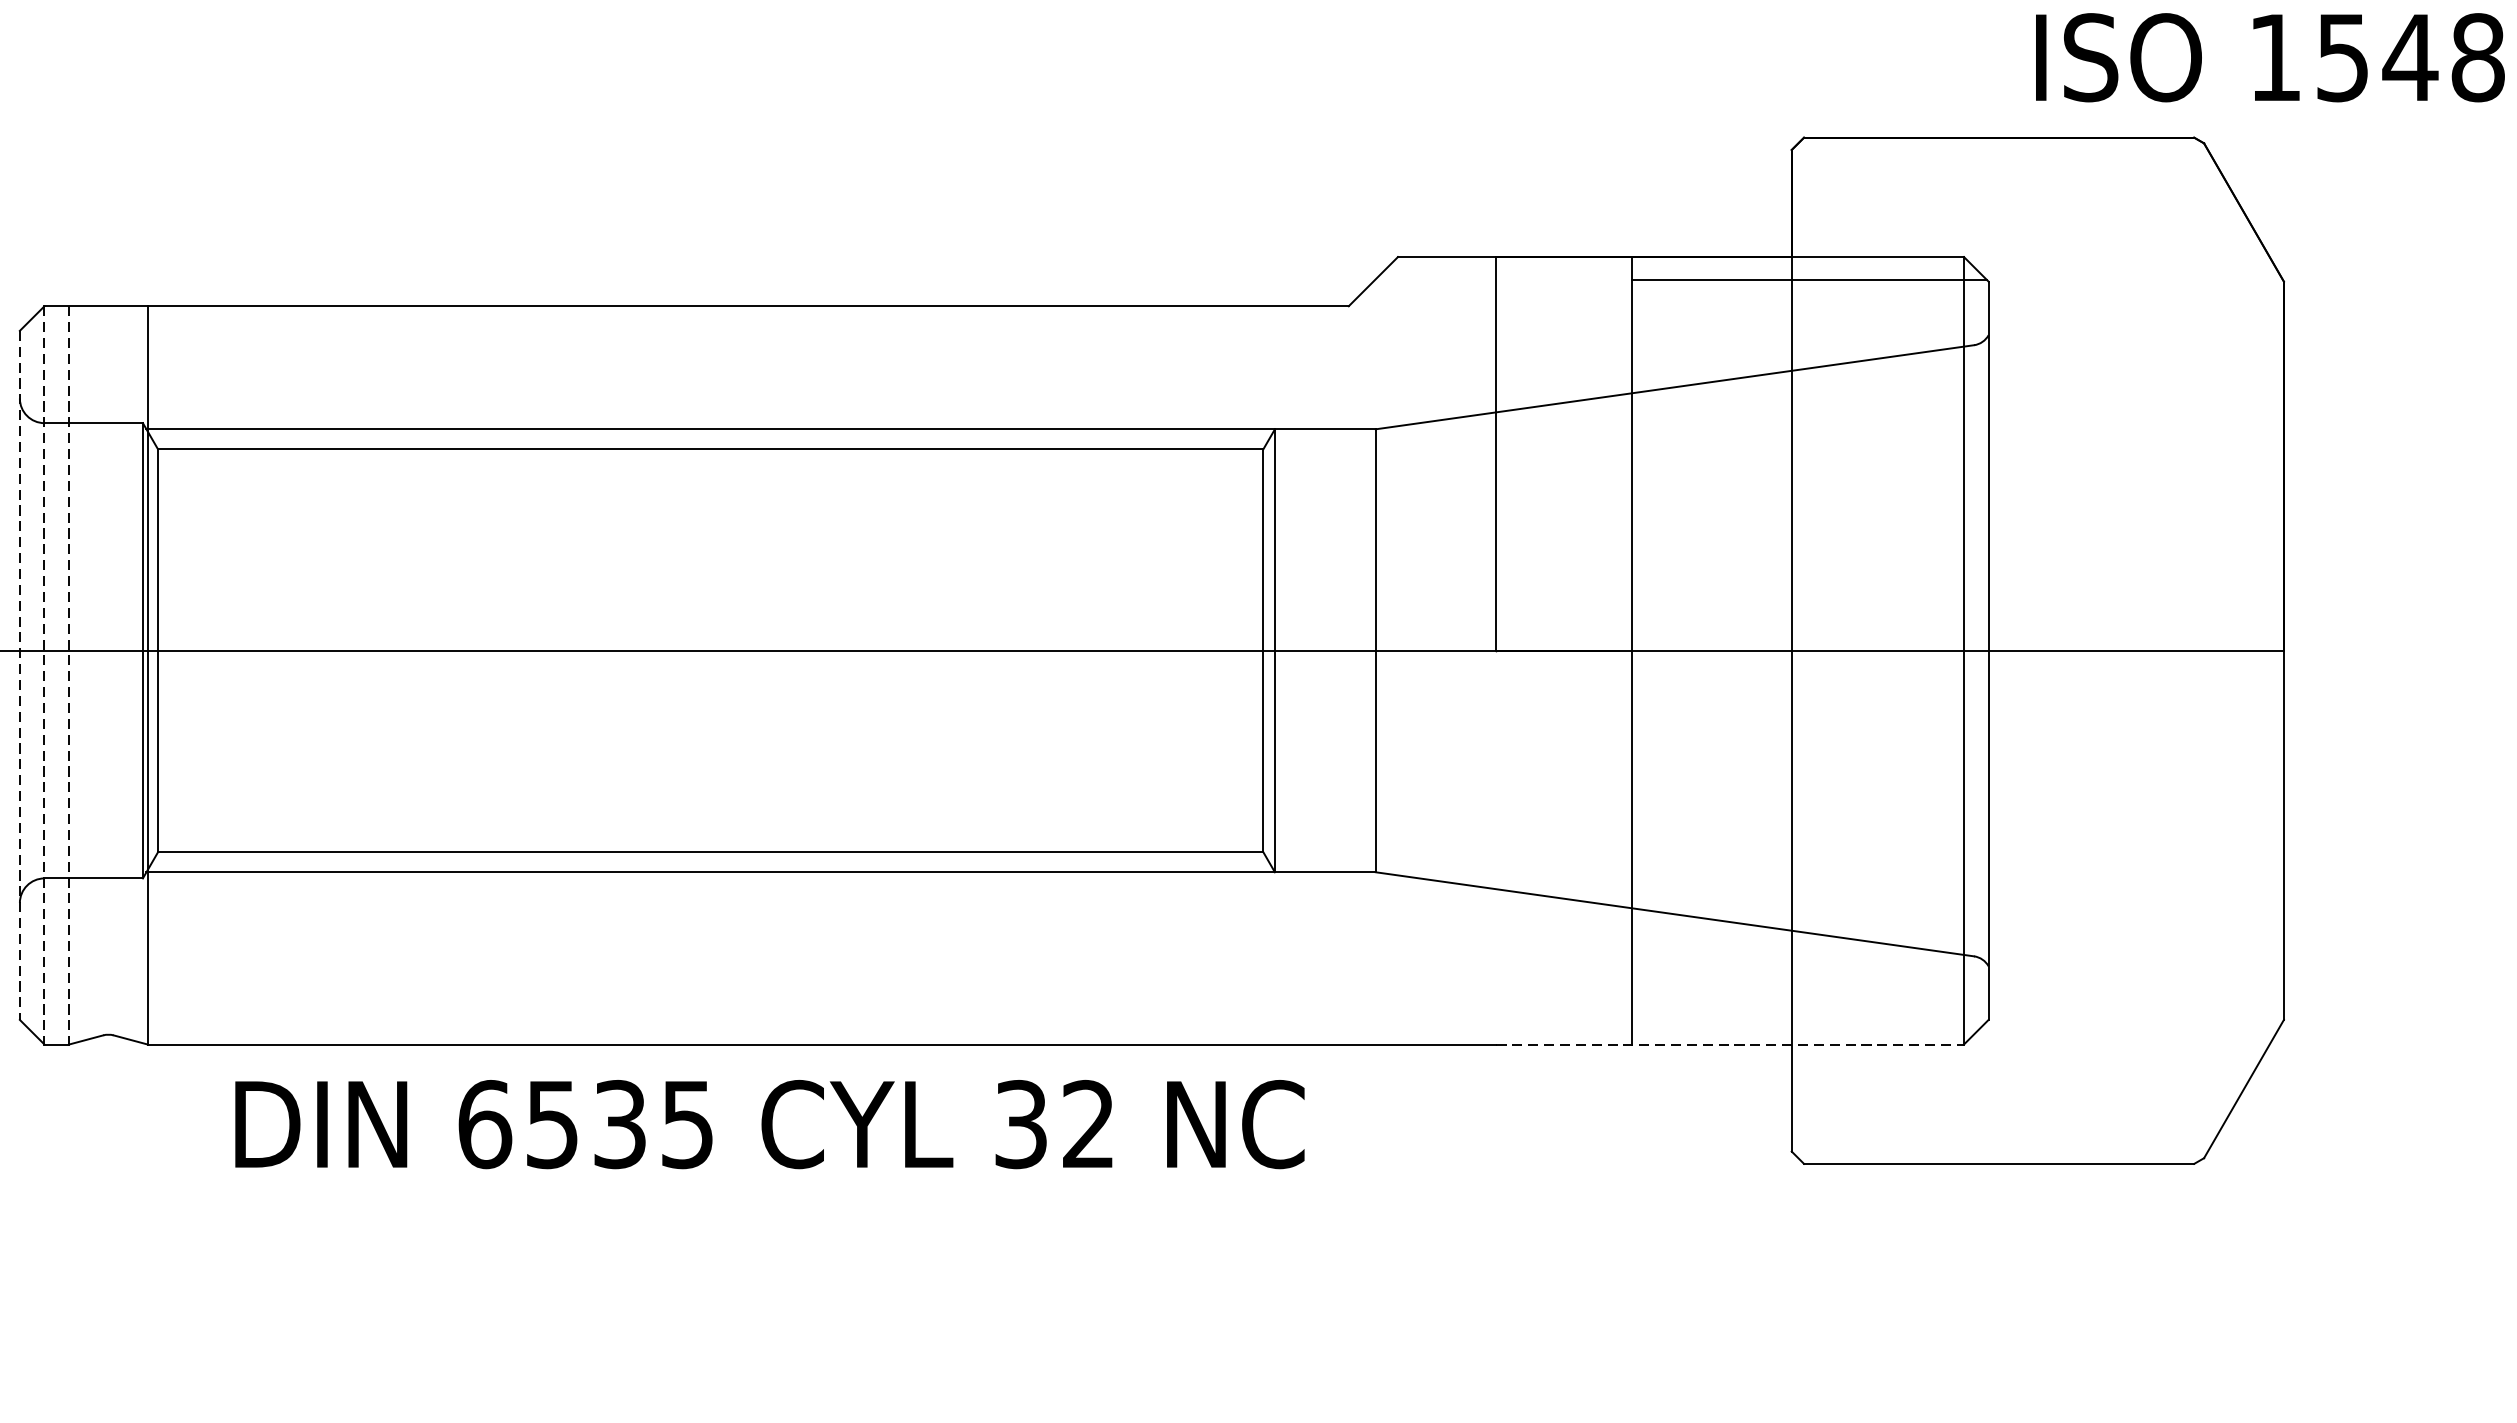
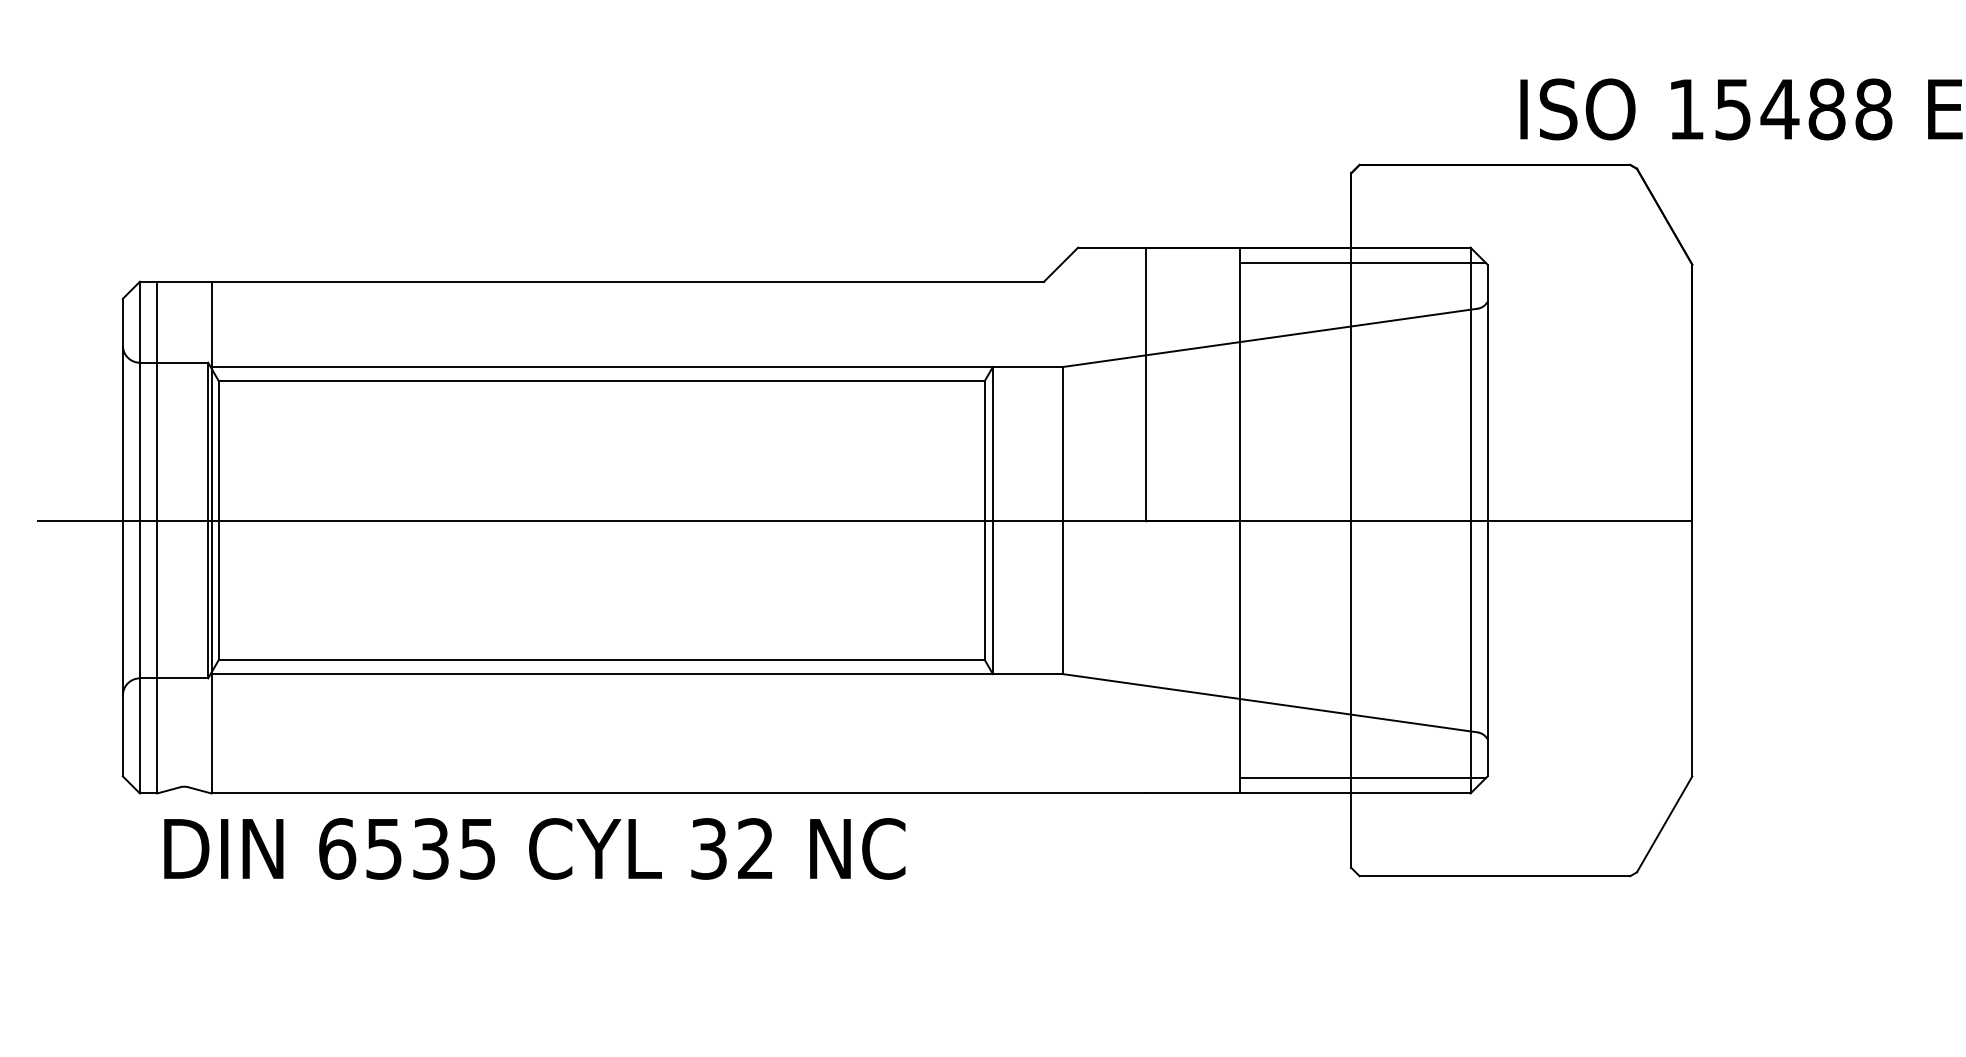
line: (19, 675) -> (122, 537), dashed -> solid
line: (43, 675) -> (139, 537), dashed -> solid
line: (69, 675) -> (157, 537), dashed -> solid
line: (1809, 1021) -> (1363, 777), added
line: (1730, 1044) -> (1308, 793), dashed -> solid
text: (769, 1123) -> (534, 848), moved

